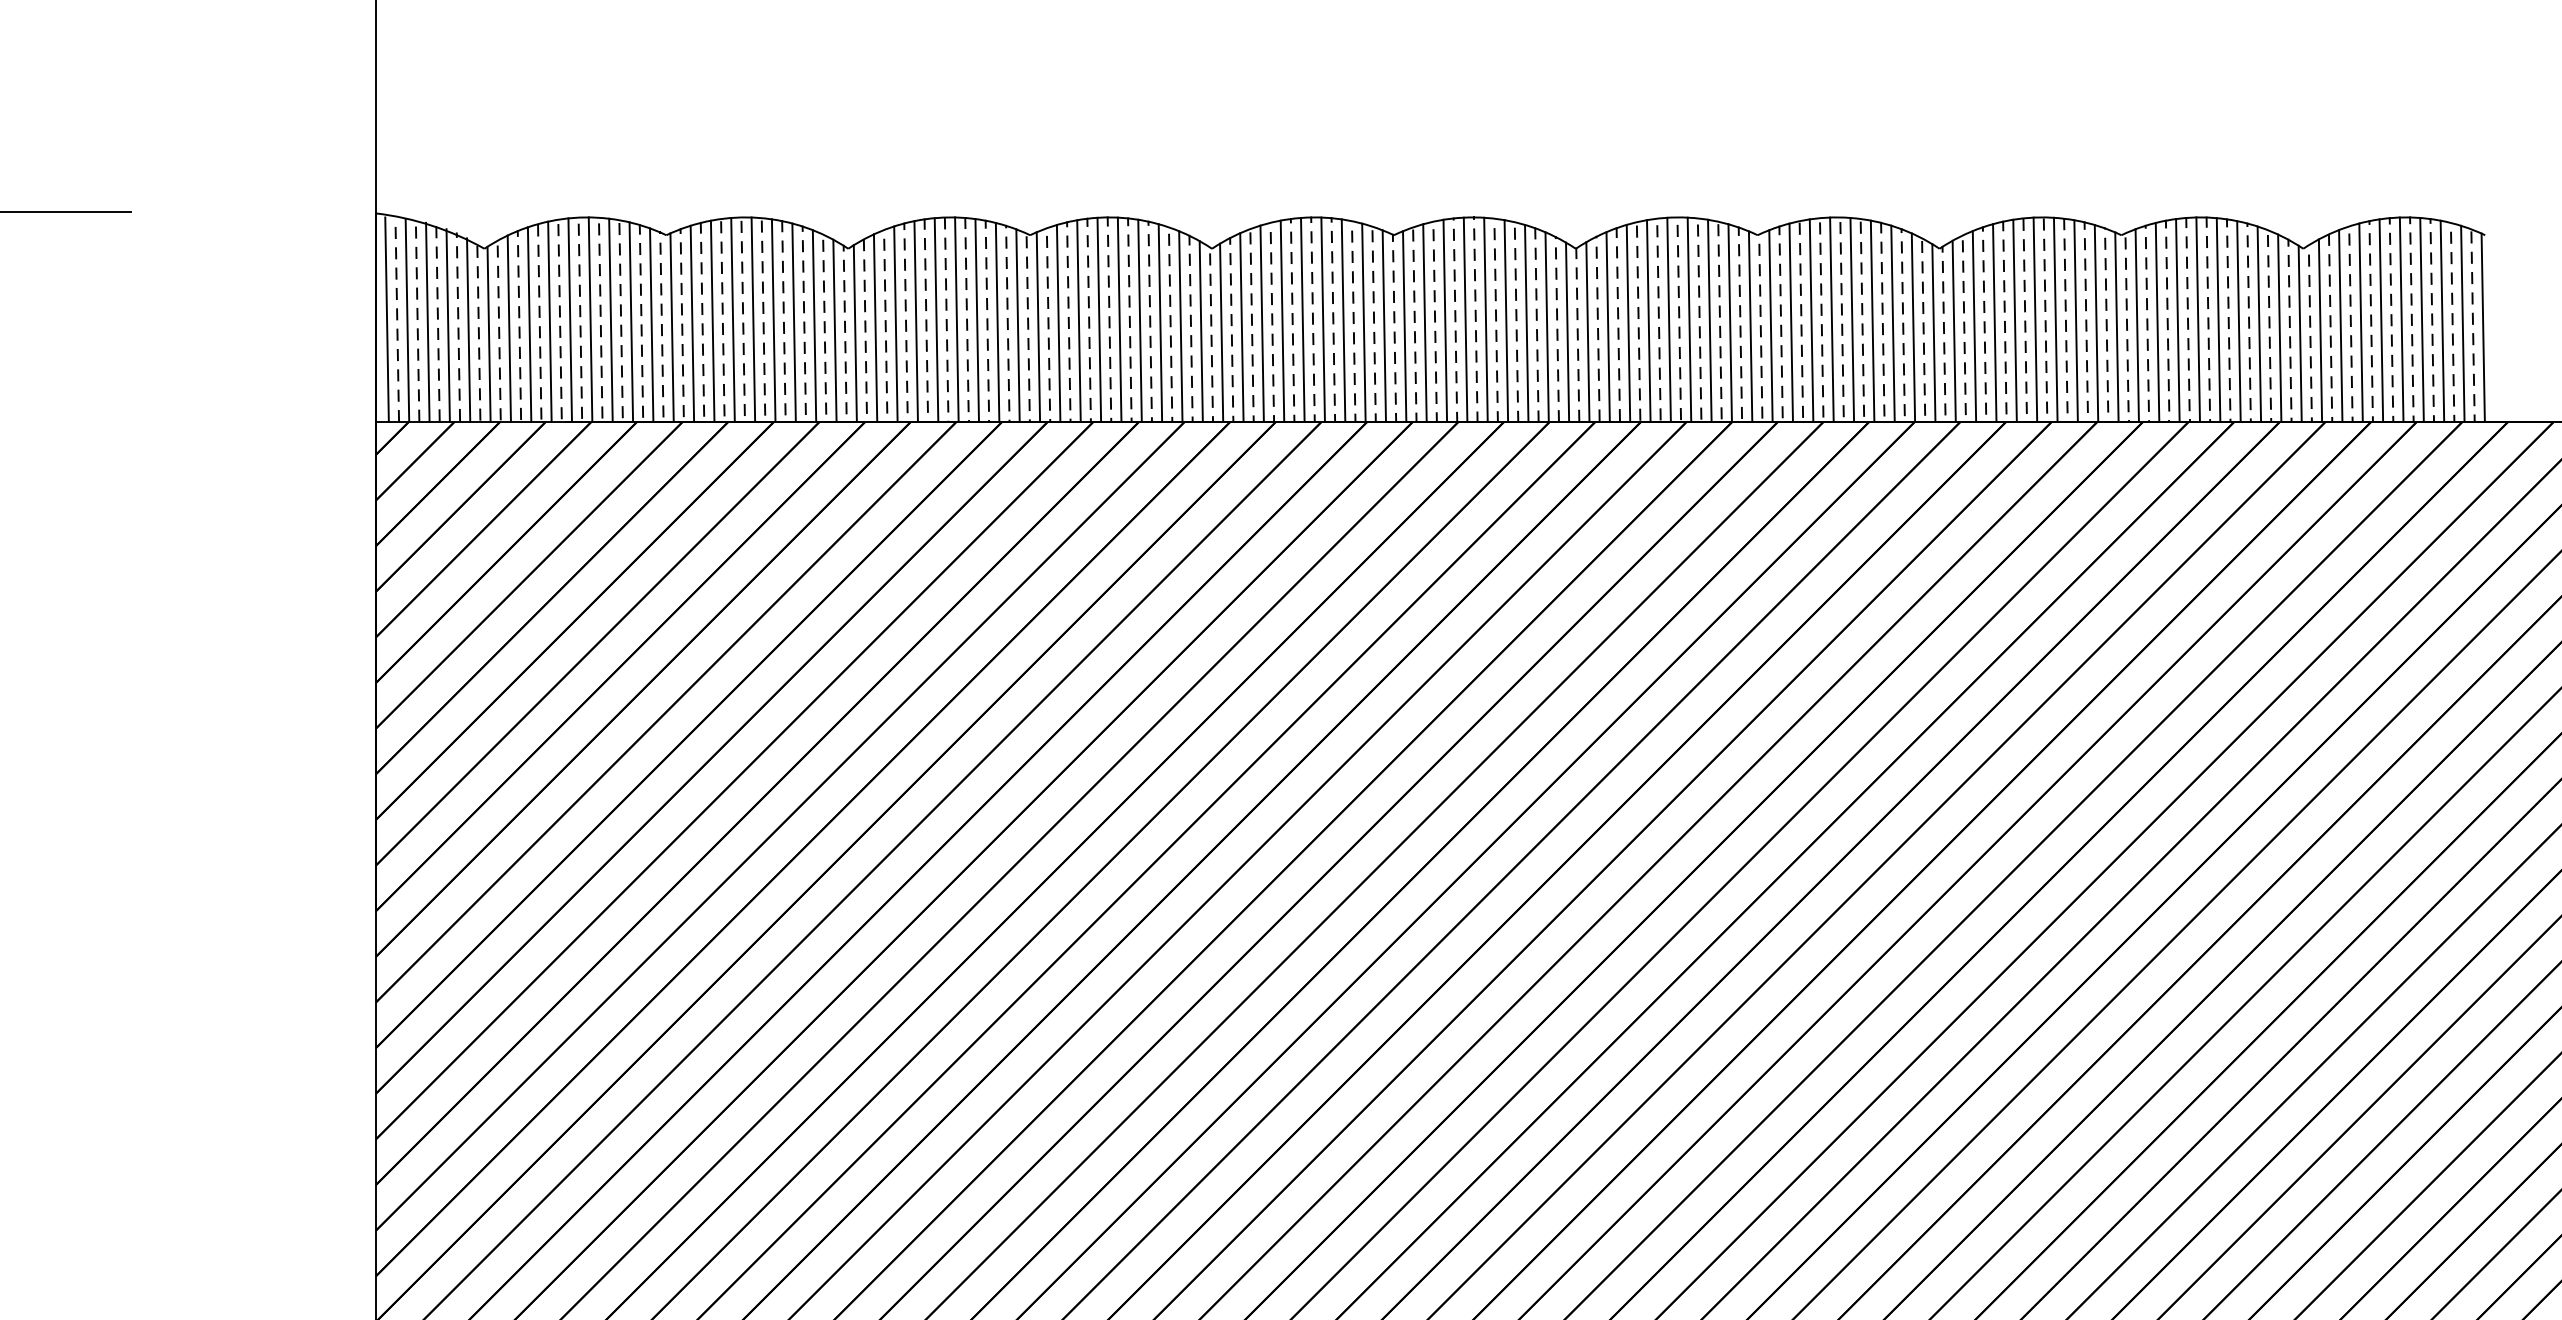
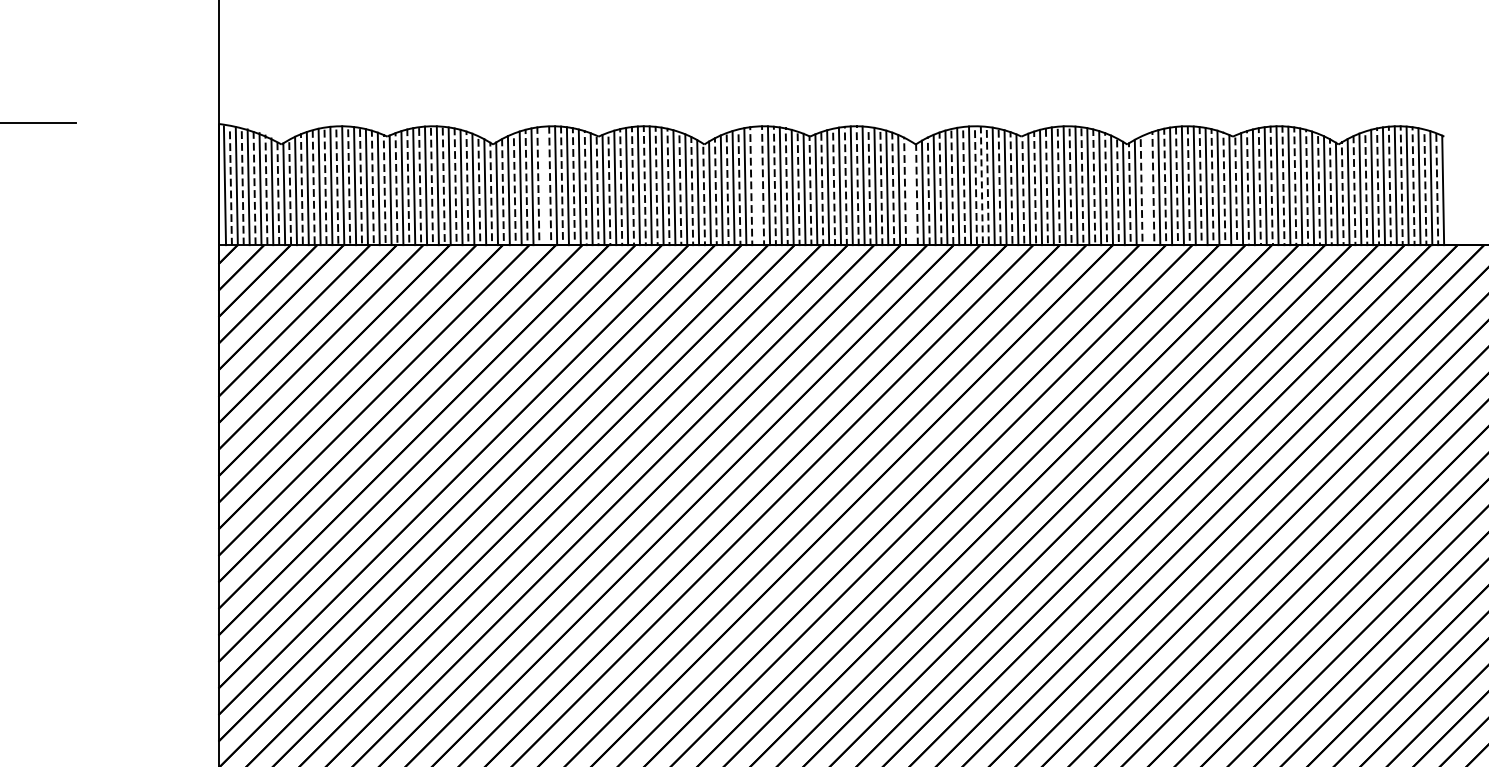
line: (936, 319) -> (544, 185), removed
line: (1303, 319) -> (757, 185), removed
line: (1688, 321) -> (981, 186), solid -> dashed
line: (1974, 326) -> (1147, 189), removed
line: (1566, 331) -> (910, 192), removed

